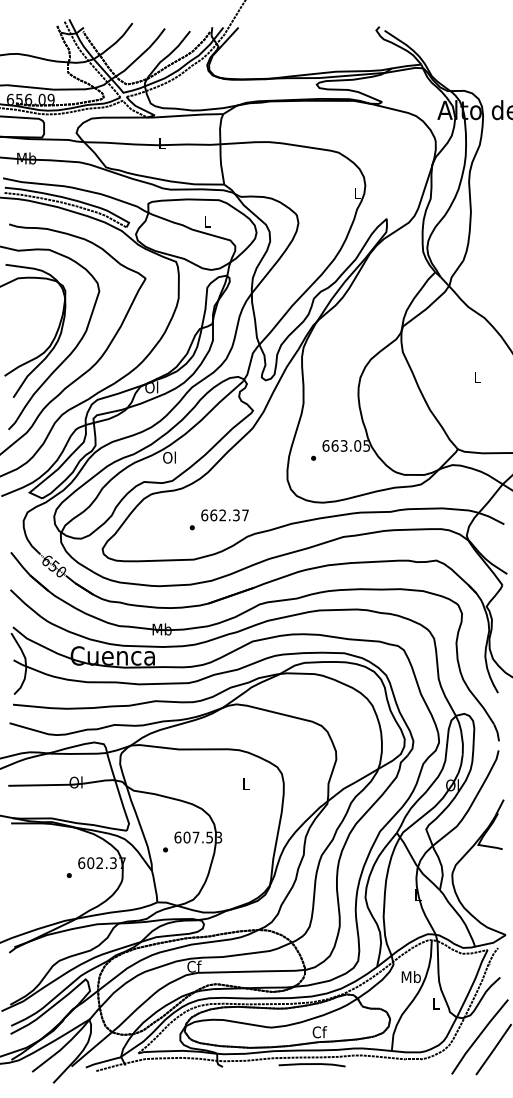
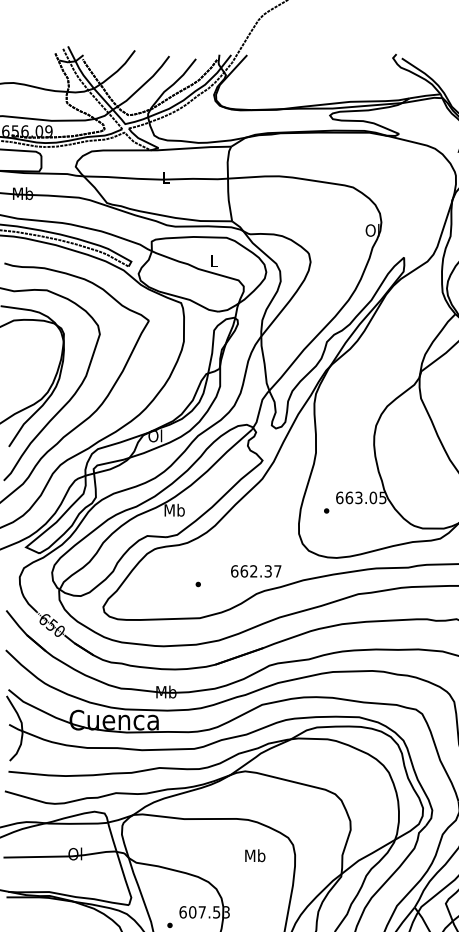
text: (356, 193) -> (372, 230), L -> Ol
text: (169, 457) -> (174, 510), Ol -> Mb
text: (224, 515) -> (255, 571), moved
text: (245, 784) -> (254, 856), L -> Mb

